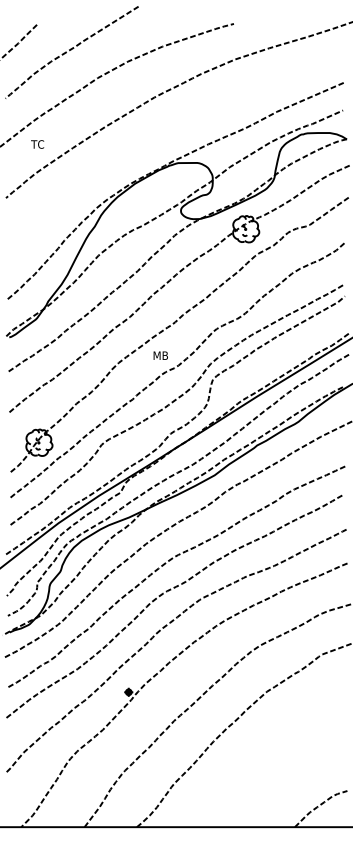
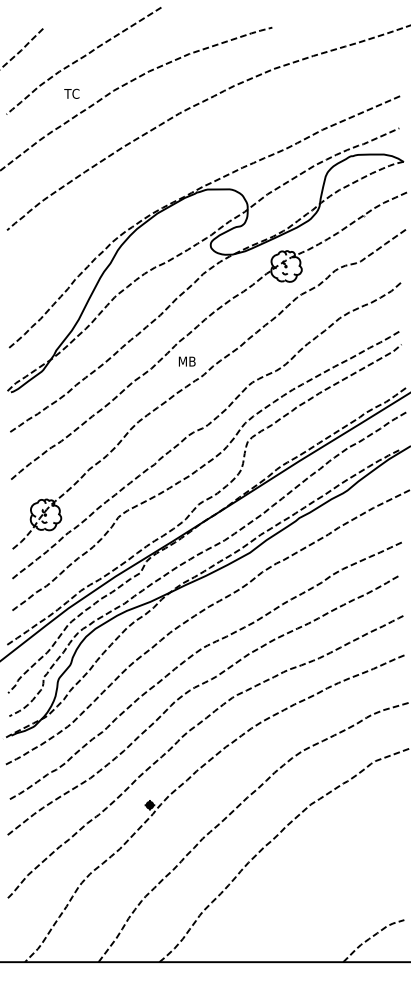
text: (37, 144) -> (71, 93), moved
text: (160, 355) -> (186, 361), moved

